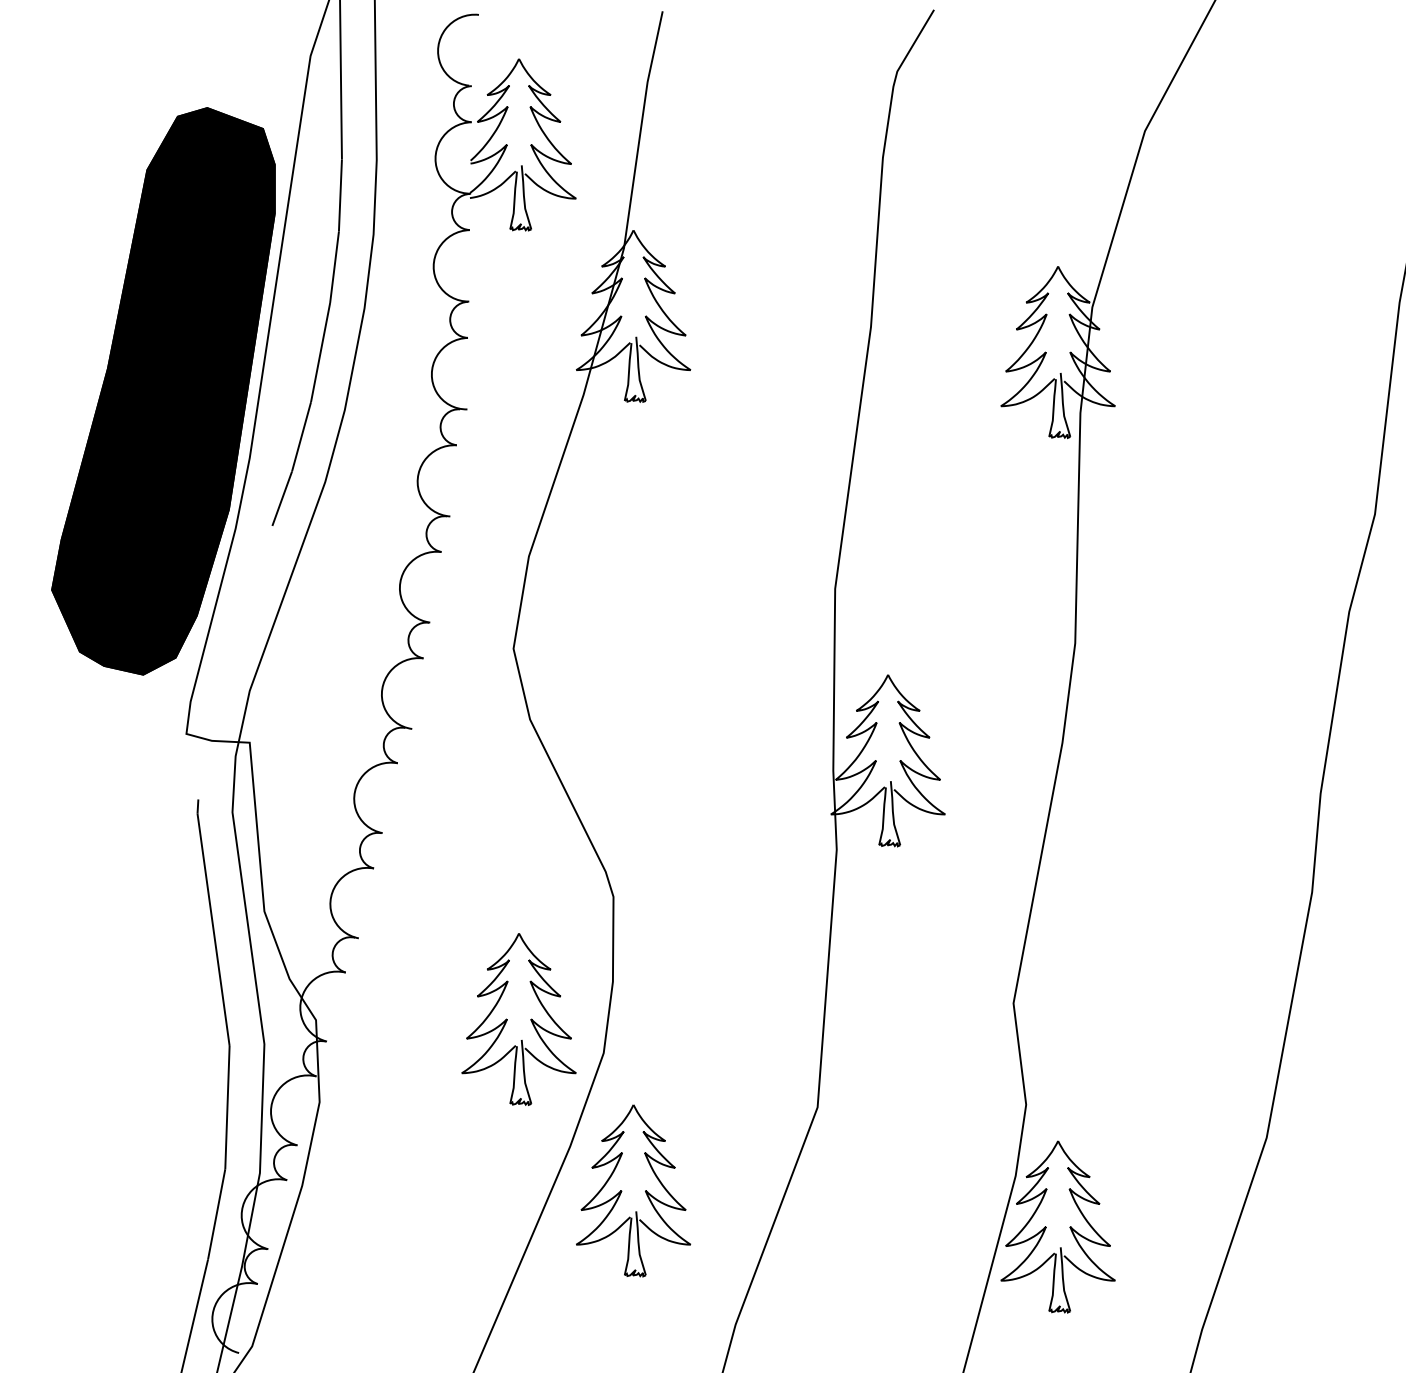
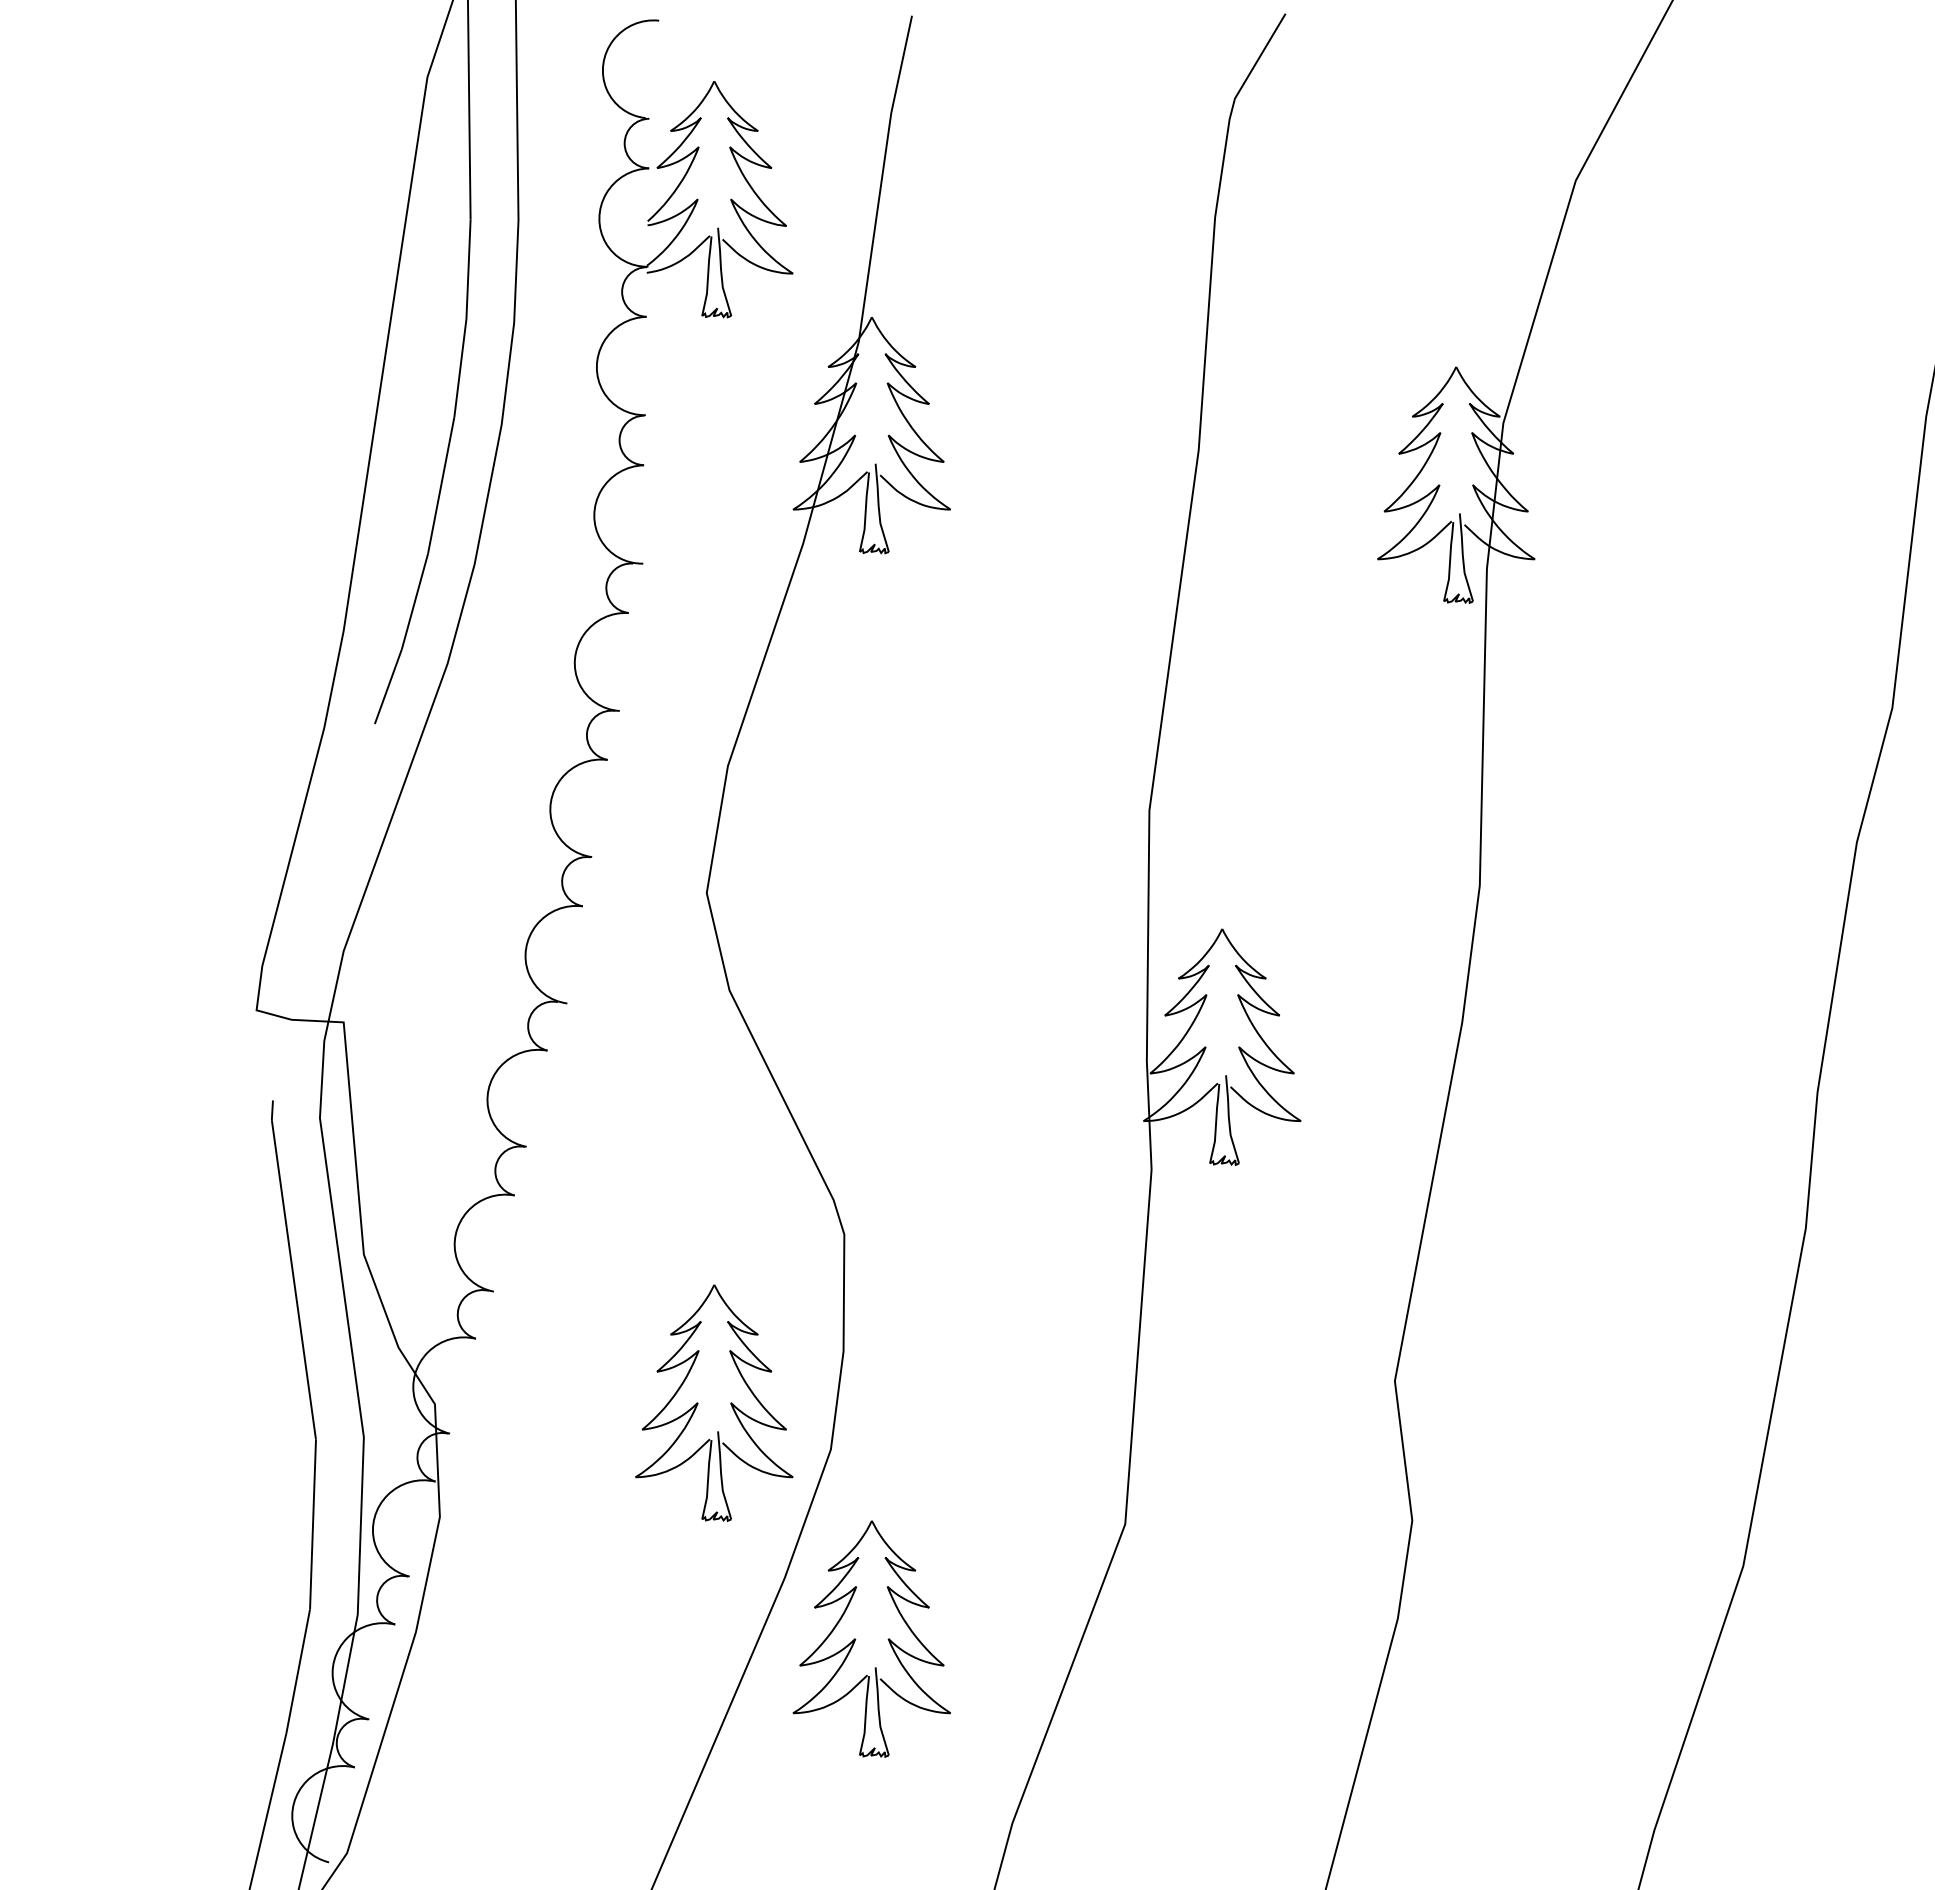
part: (163, 391) -> (224, 538), removed
part: (1046, 1226) -> (1440, 1688), removed

